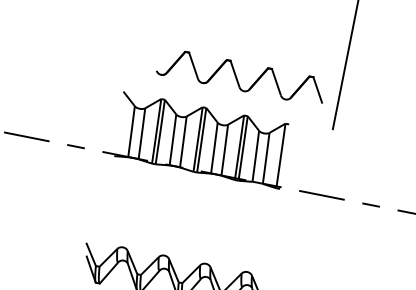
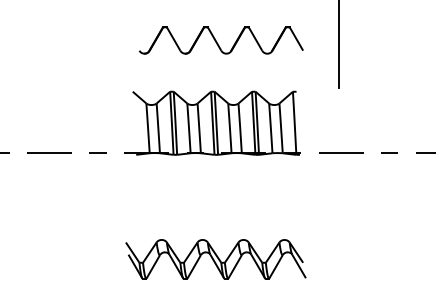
part: (240, 76) -> (220, 40), moved

